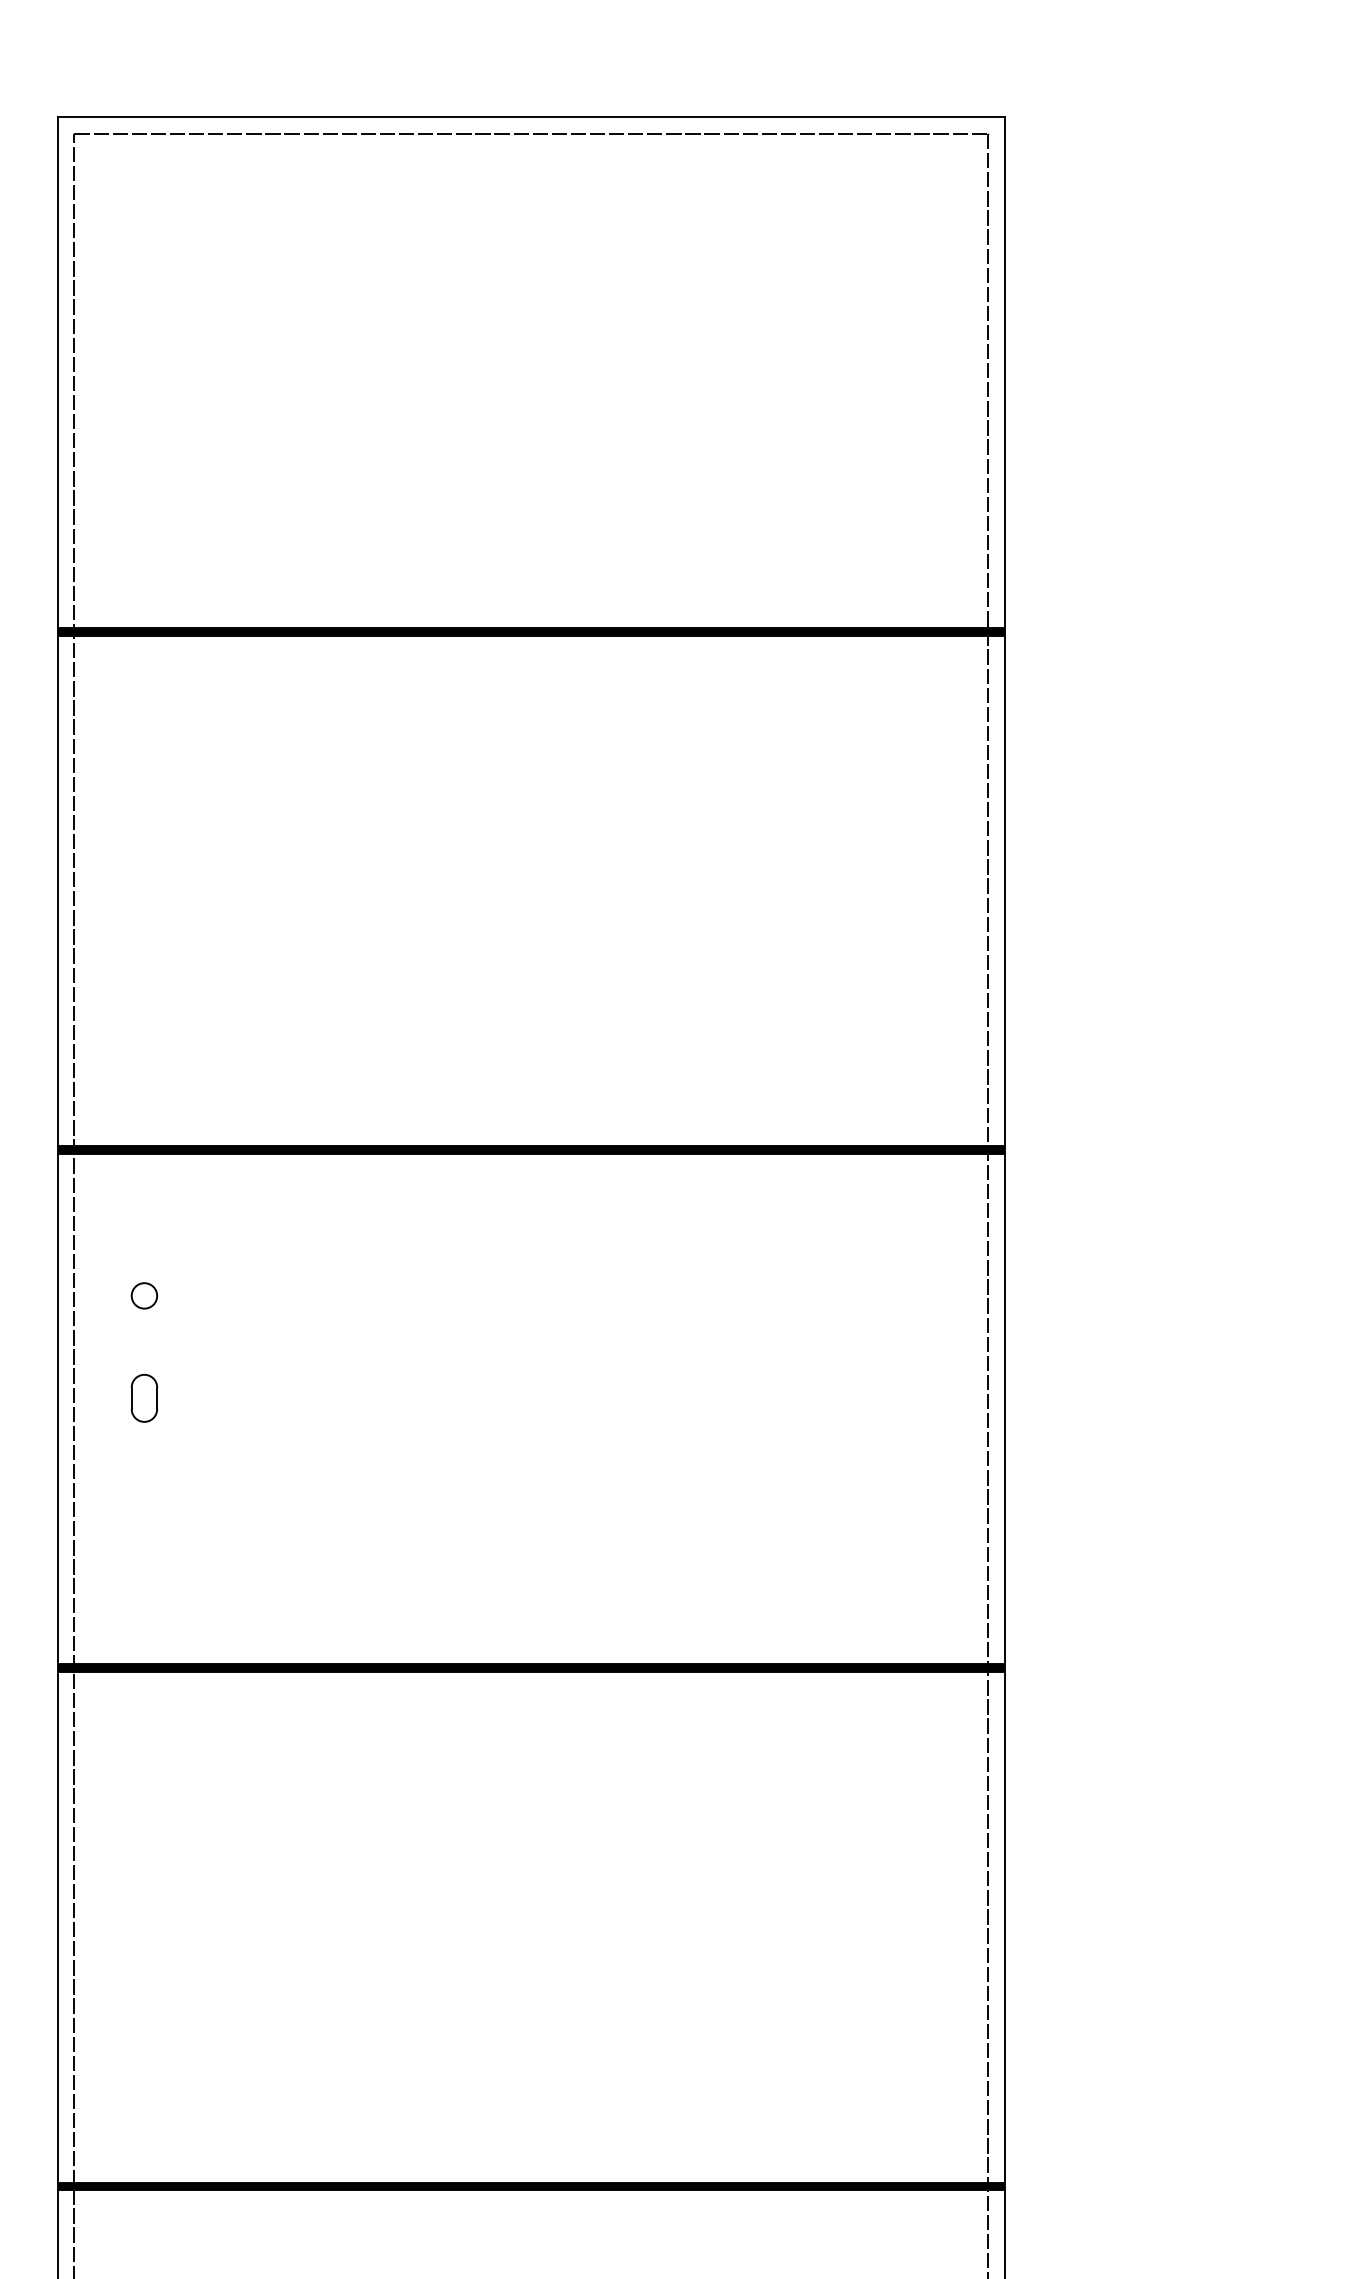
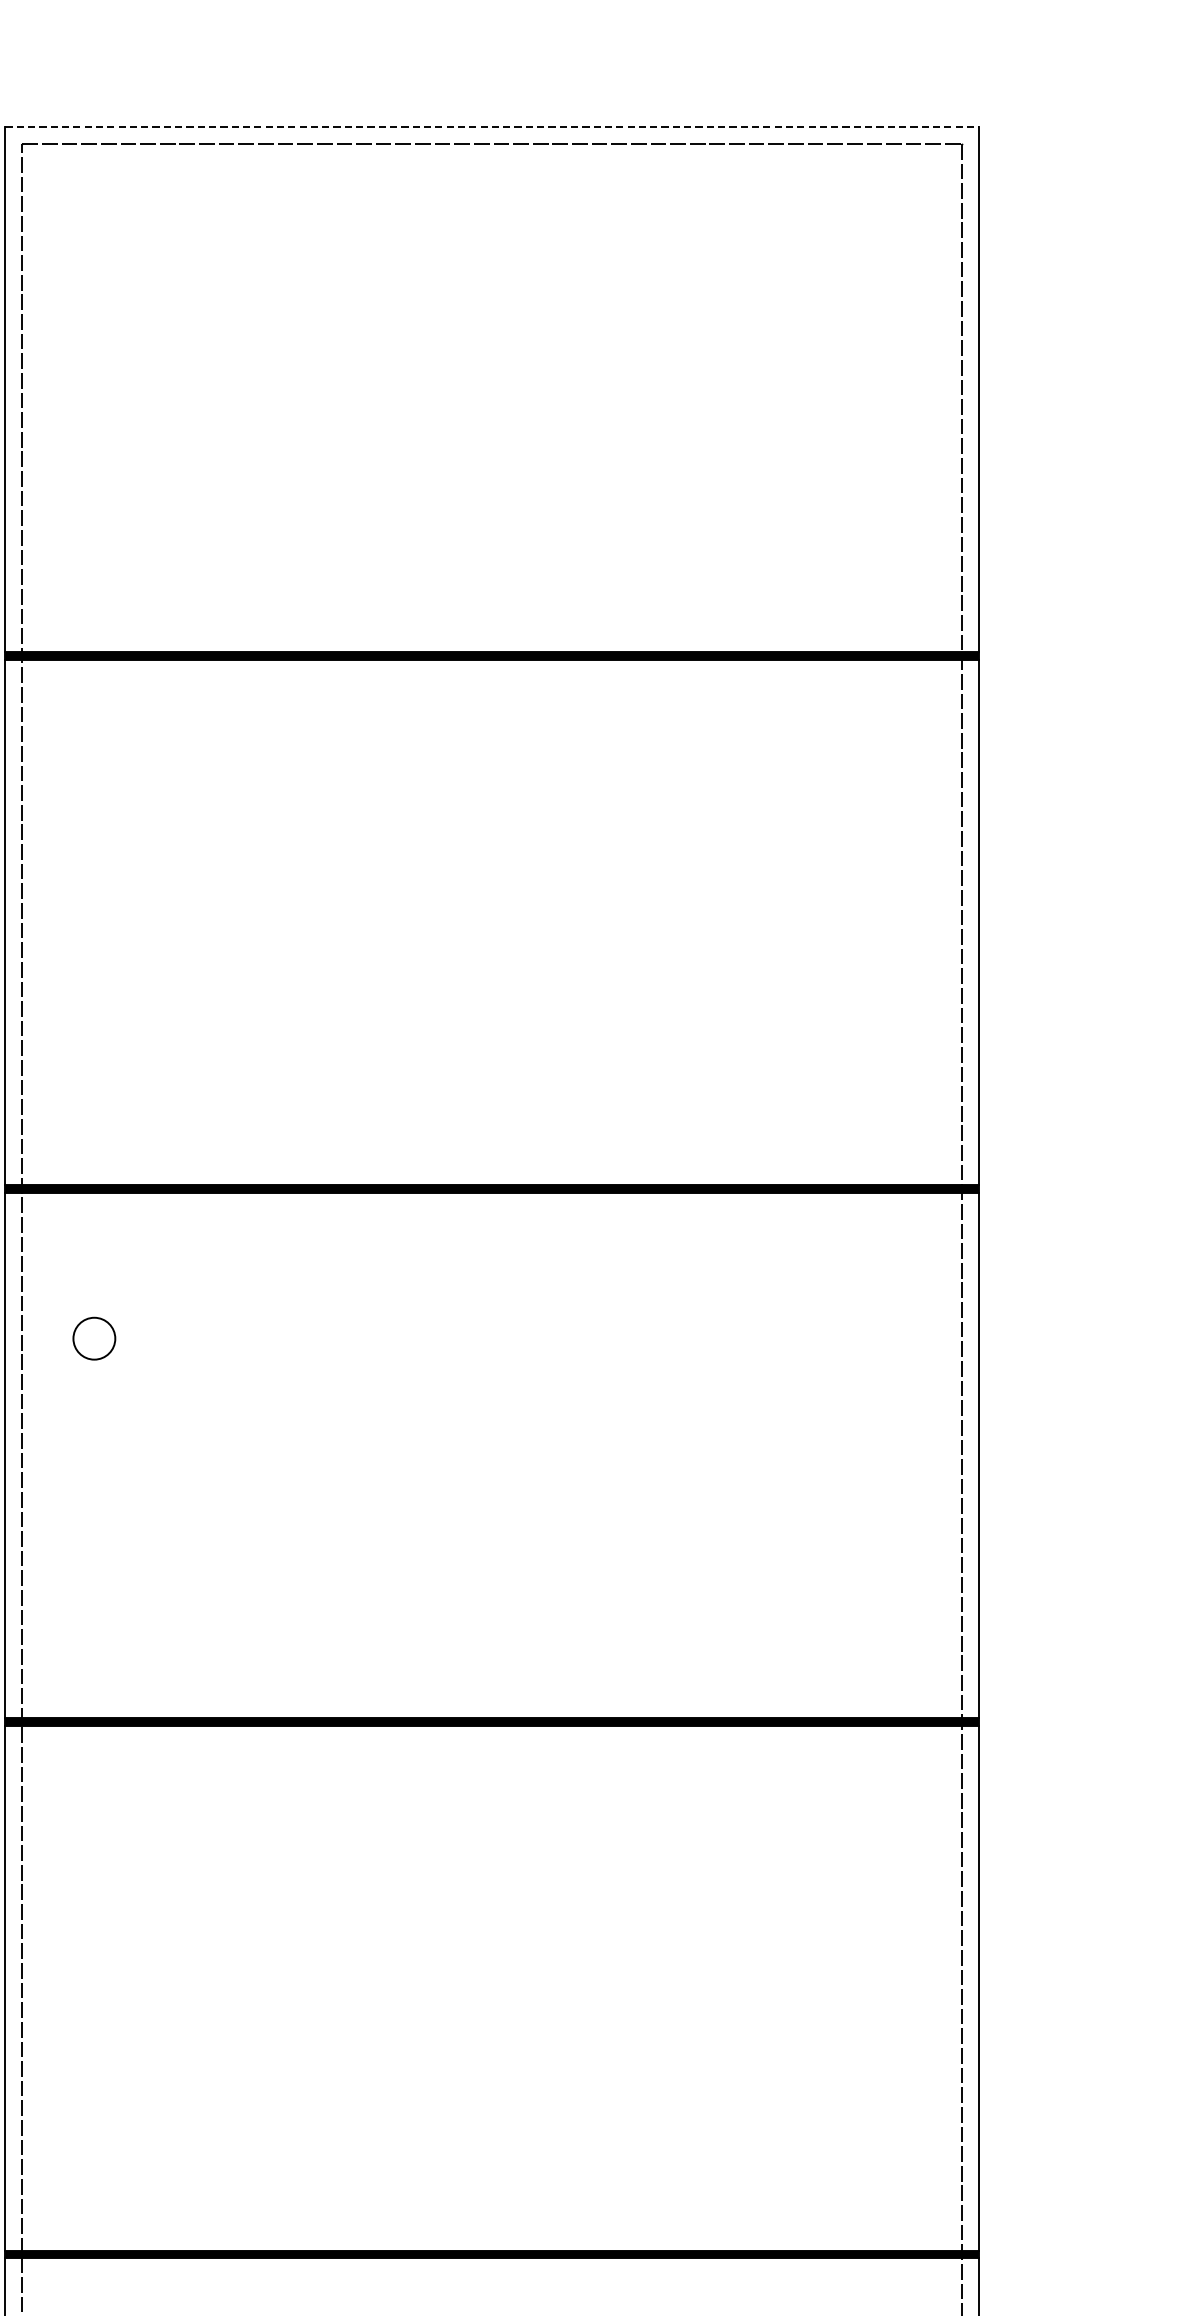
line: (531, 117) -> (492, 126), solid -> dashed
circle: (144, 1295) -> (94, 1338), size x1.6
part: (143, 1397) -> (93, 1443), removed

